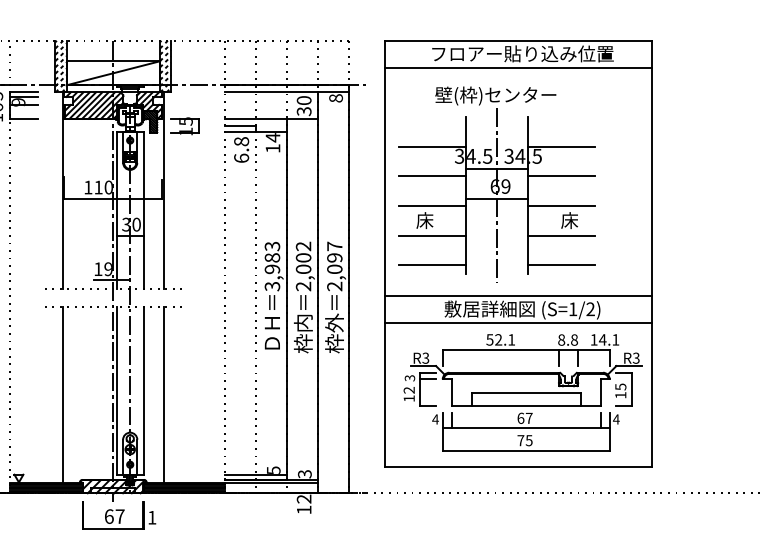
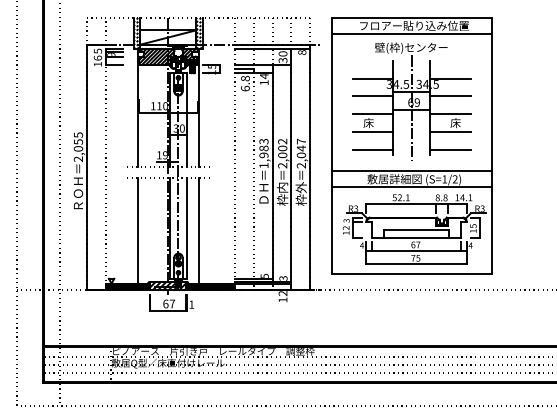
part: (496, 184) -> (411, 101), moved
text: (334, 257) -> (301, 148), 2,097 -> 2,047
text: (271, 286) -> (263, 165), 3,983 -> 1,983

